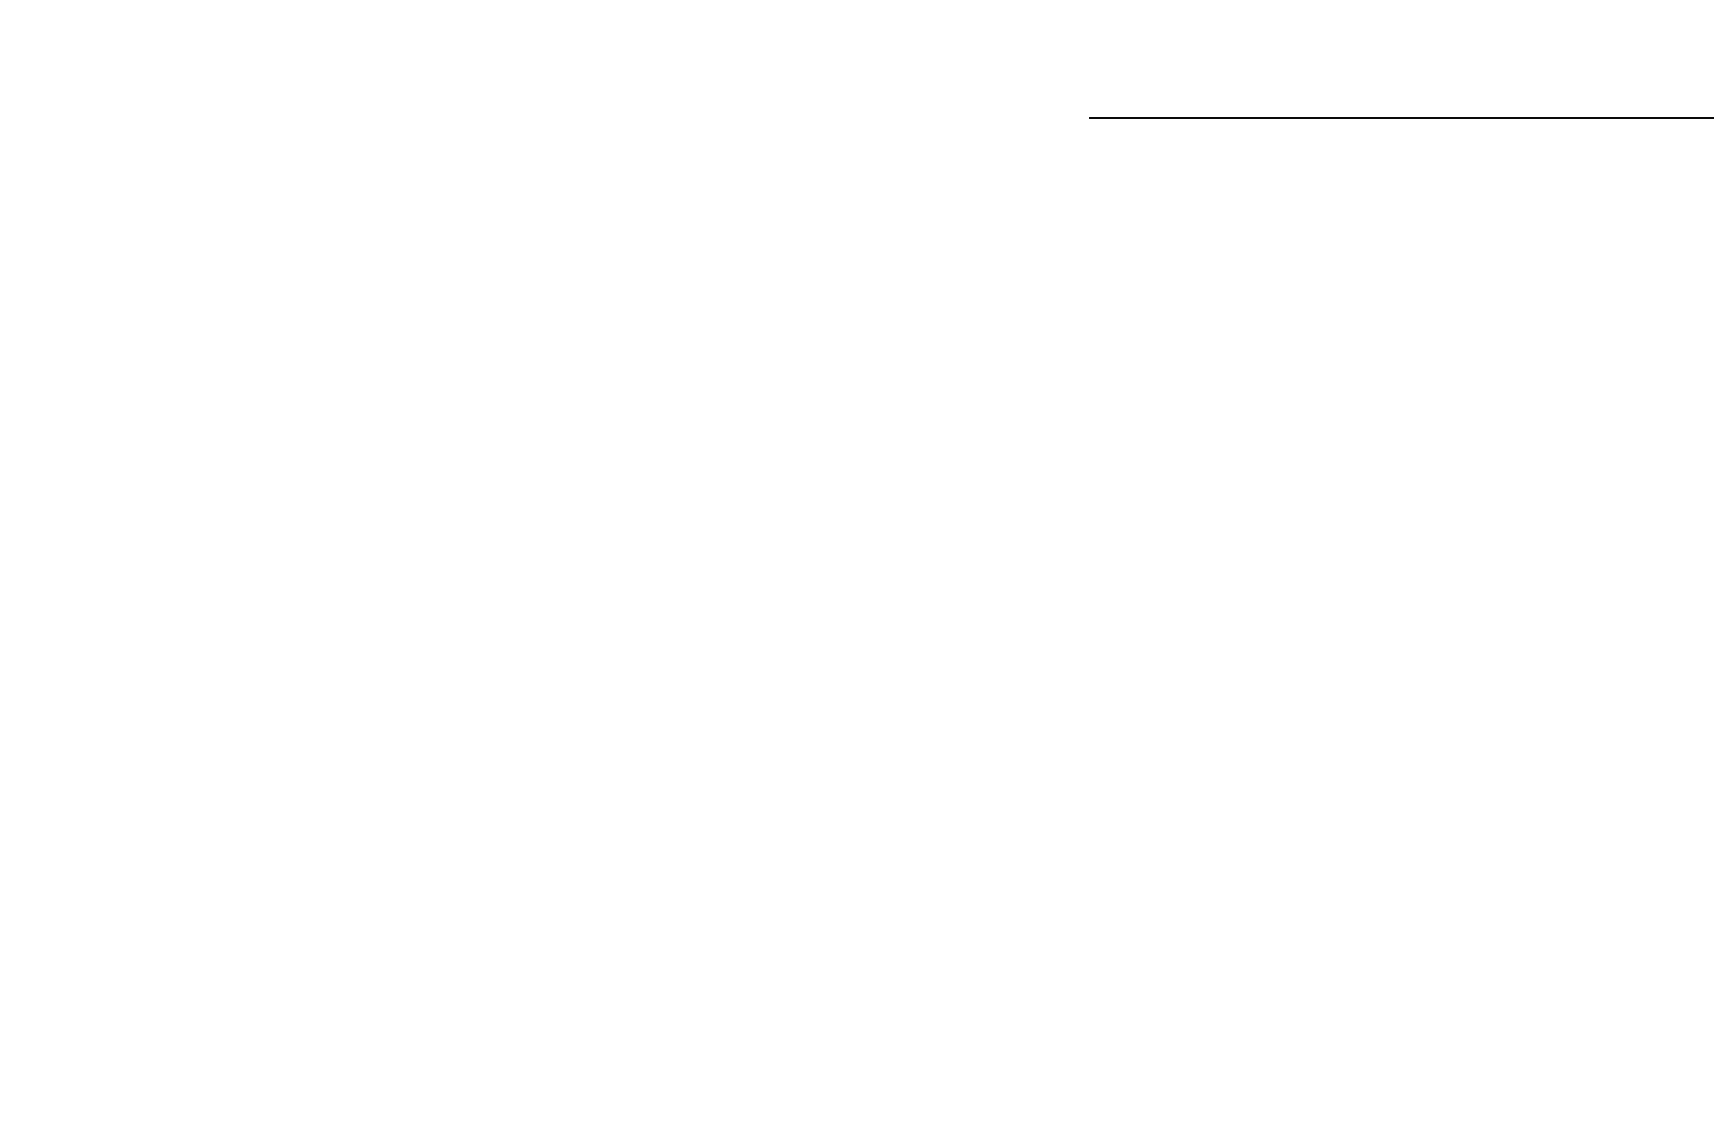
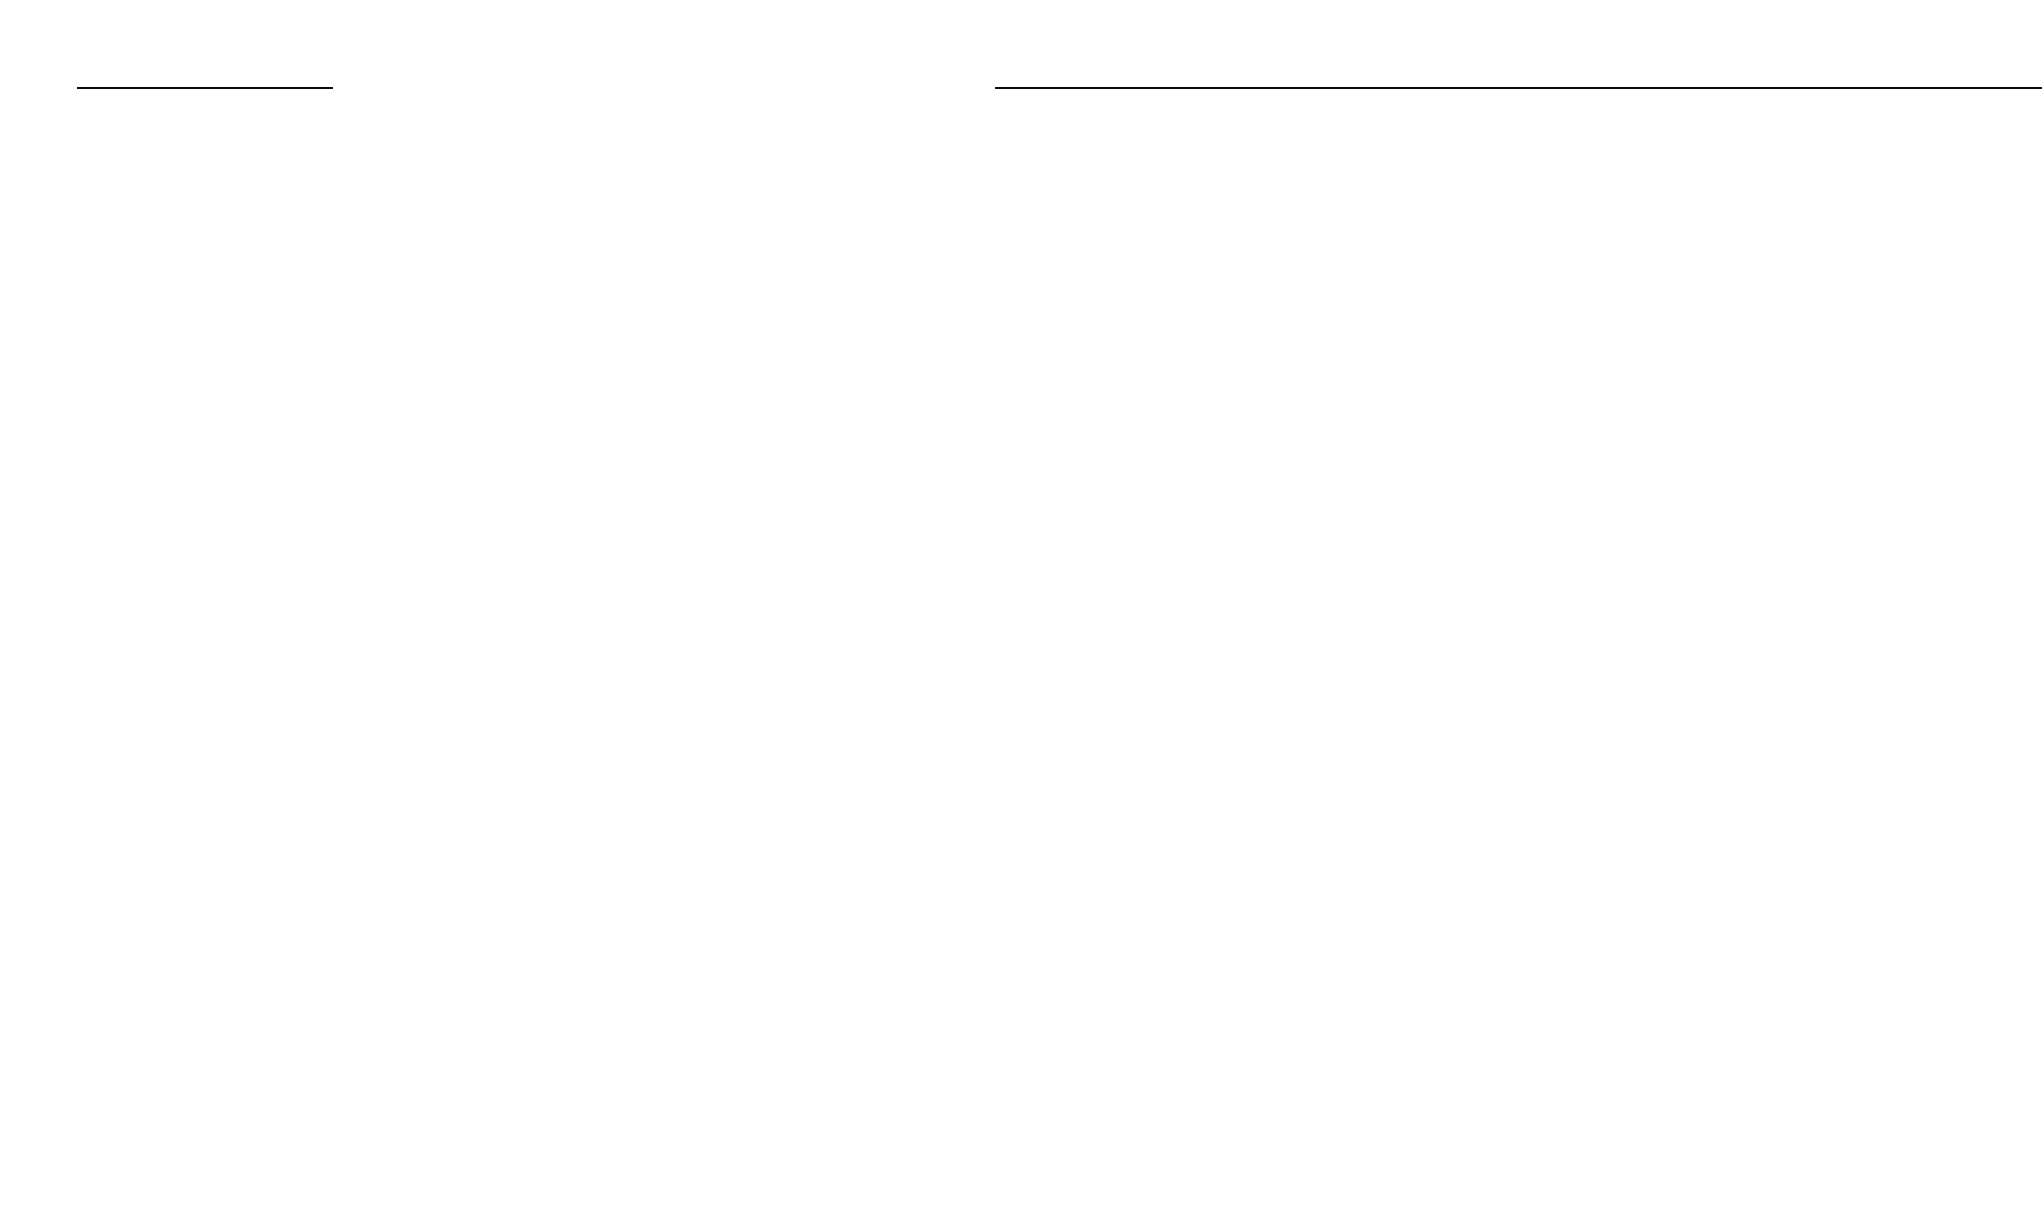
line: (338, 116) -> (204, 87), added

